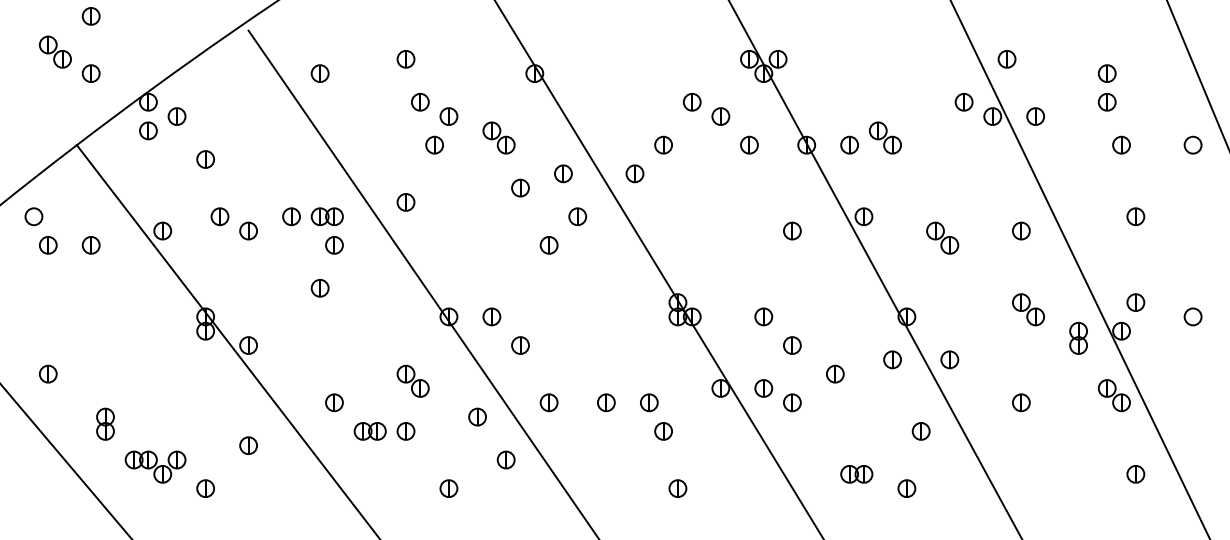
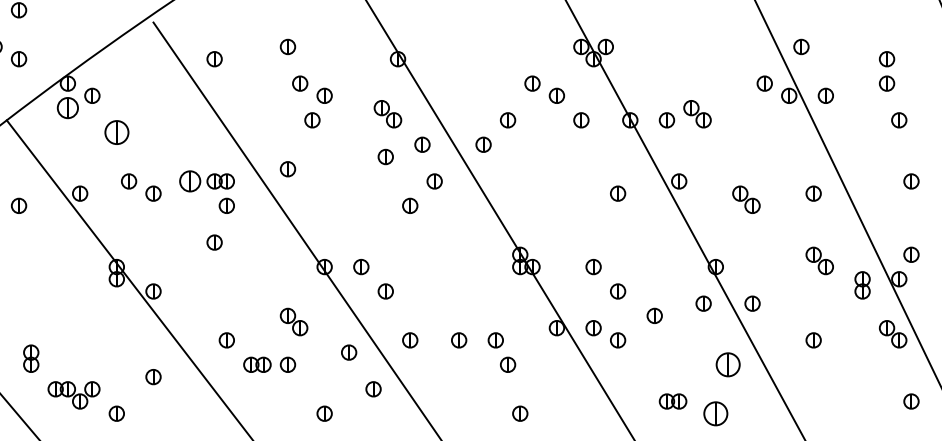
part: (148, 130) -> (67, 107), size x1.4
part: (498, 137) -> (387, 113), moved
part: (205, 159) -> (116, 132), size x1.6
part: (291, 216) -> (190, 181), size x1.4
part: (920, 431) -> (727, 364), size x1.6
part: (906, 488) -> (715, 413), size x1.6

